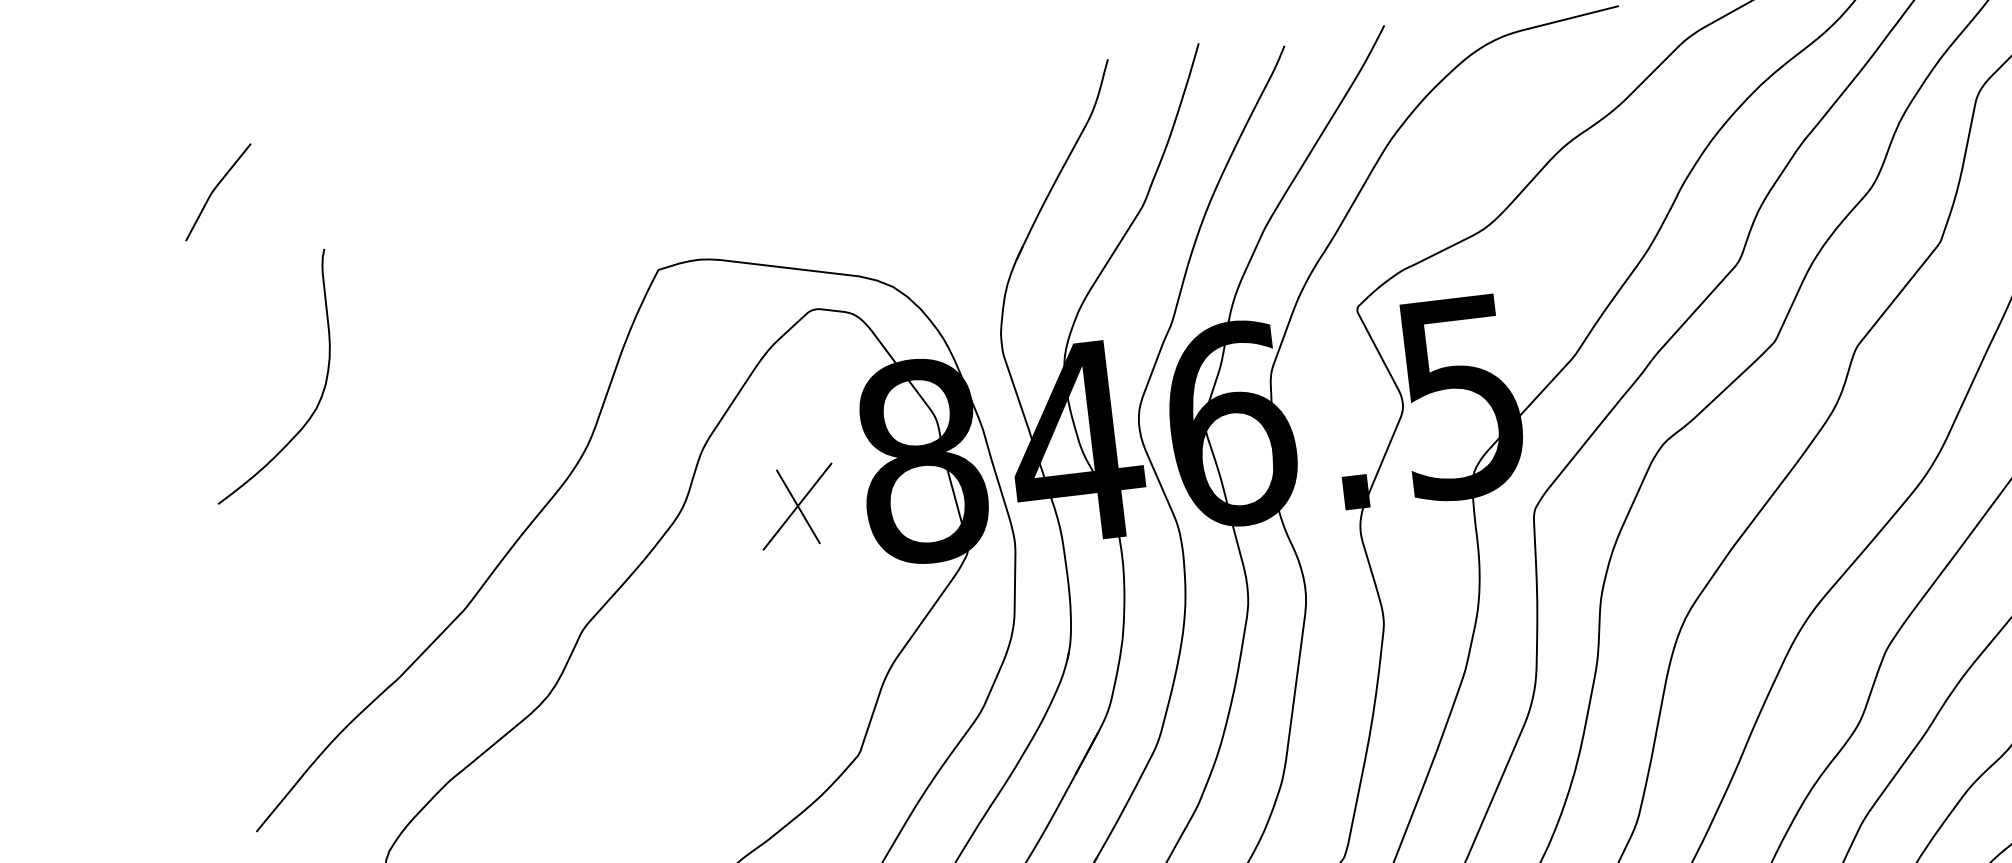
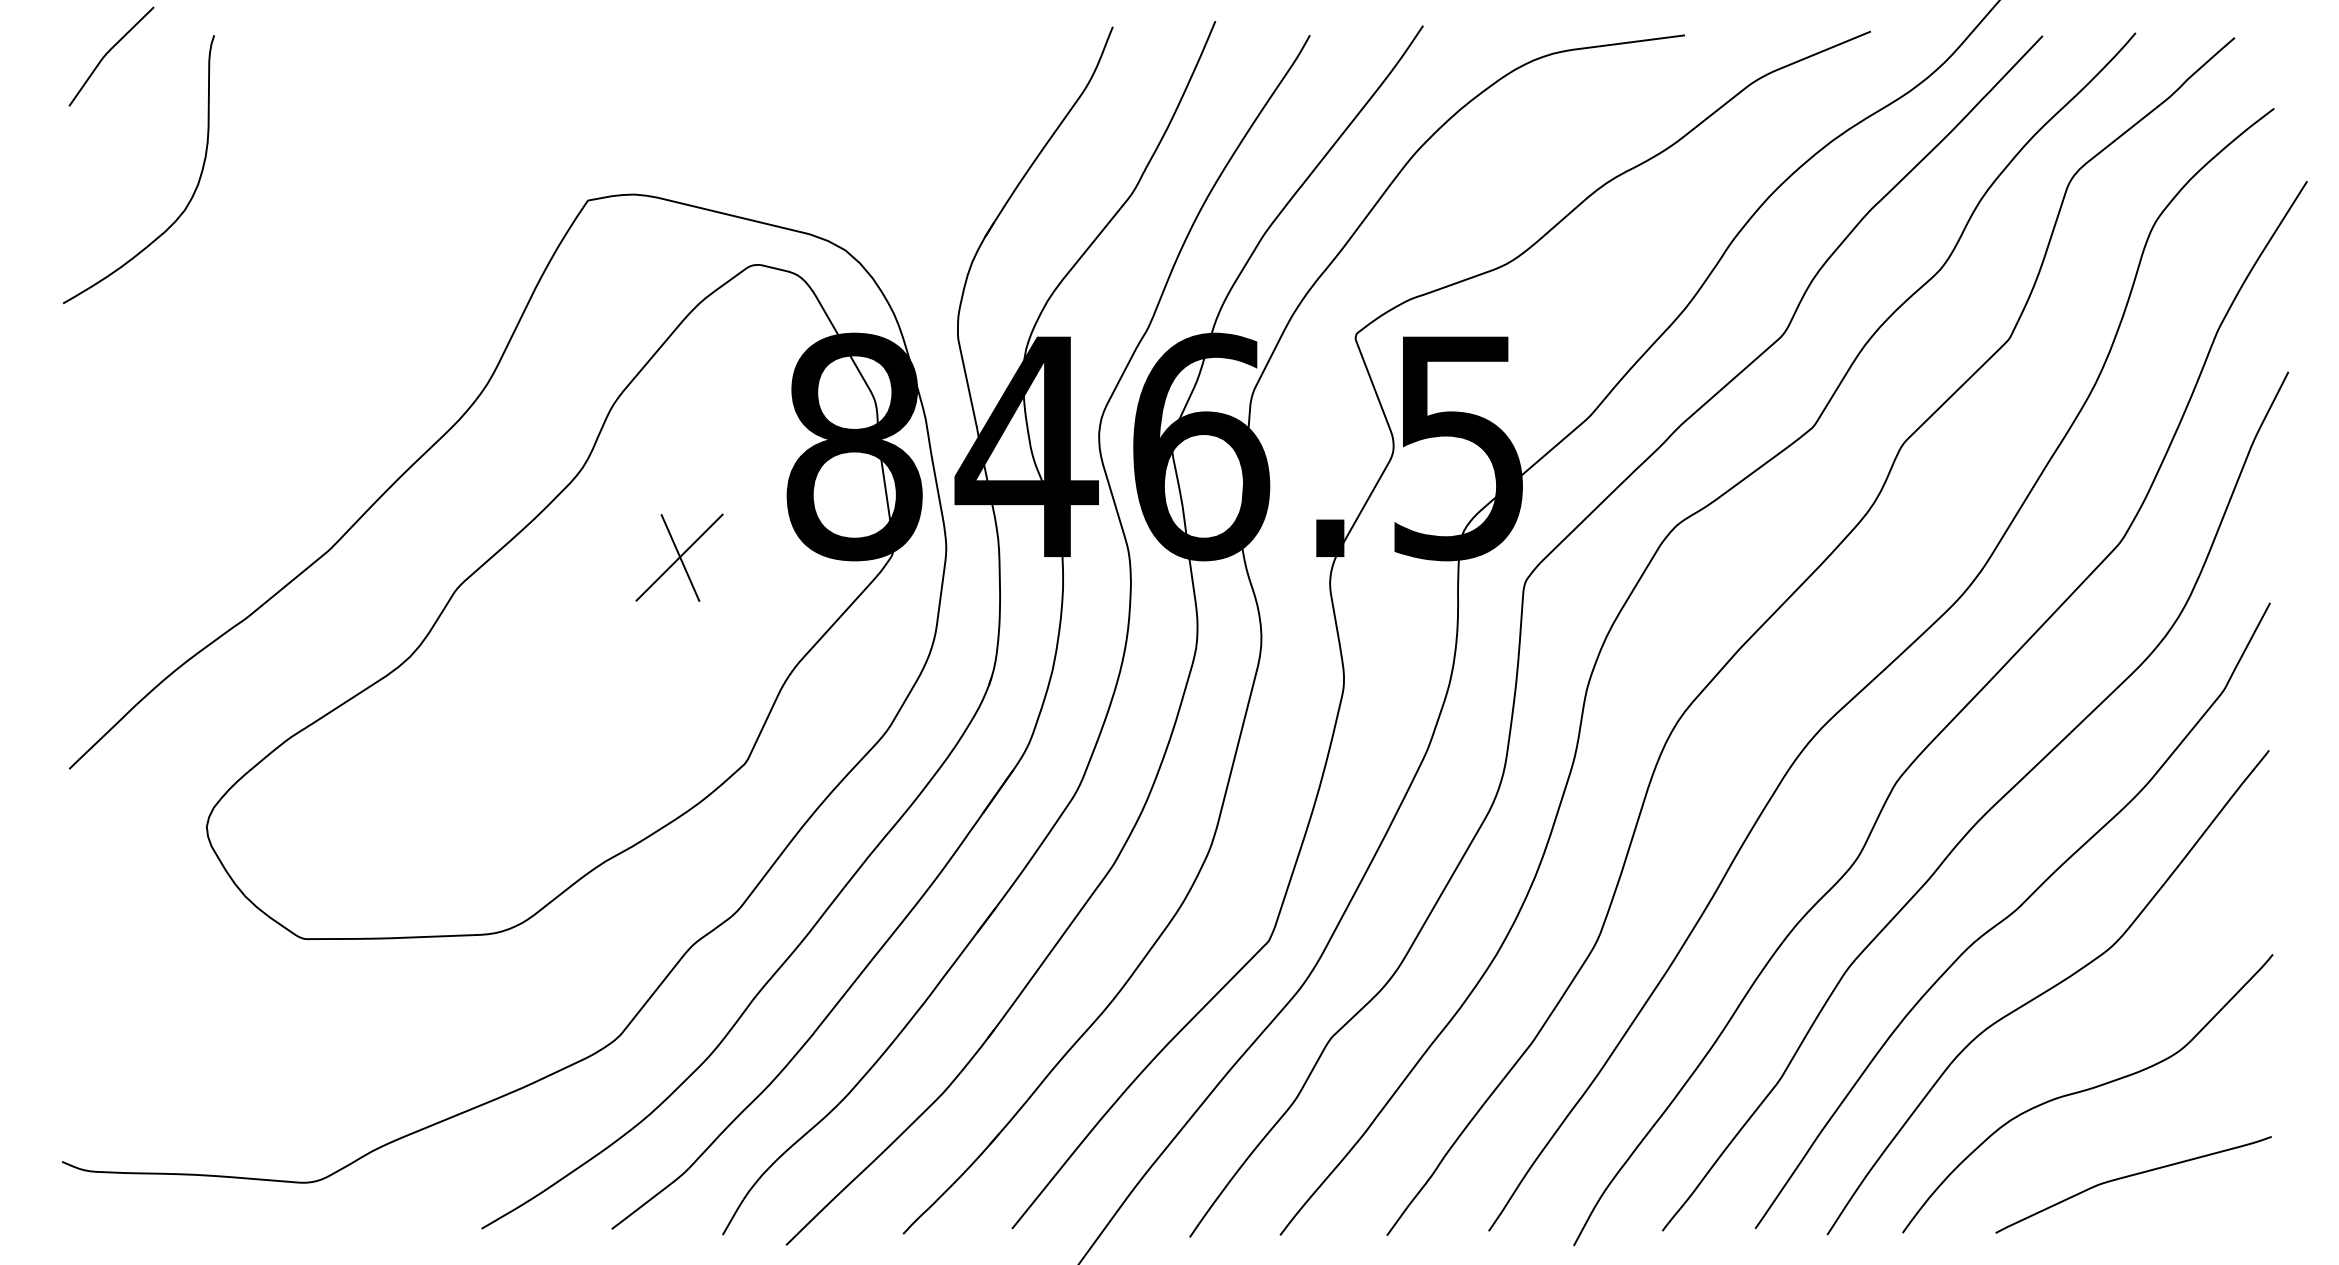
curve: (319, 399) -> (188, 201), moved
part: (797, 506) -> (679, 557), moved

